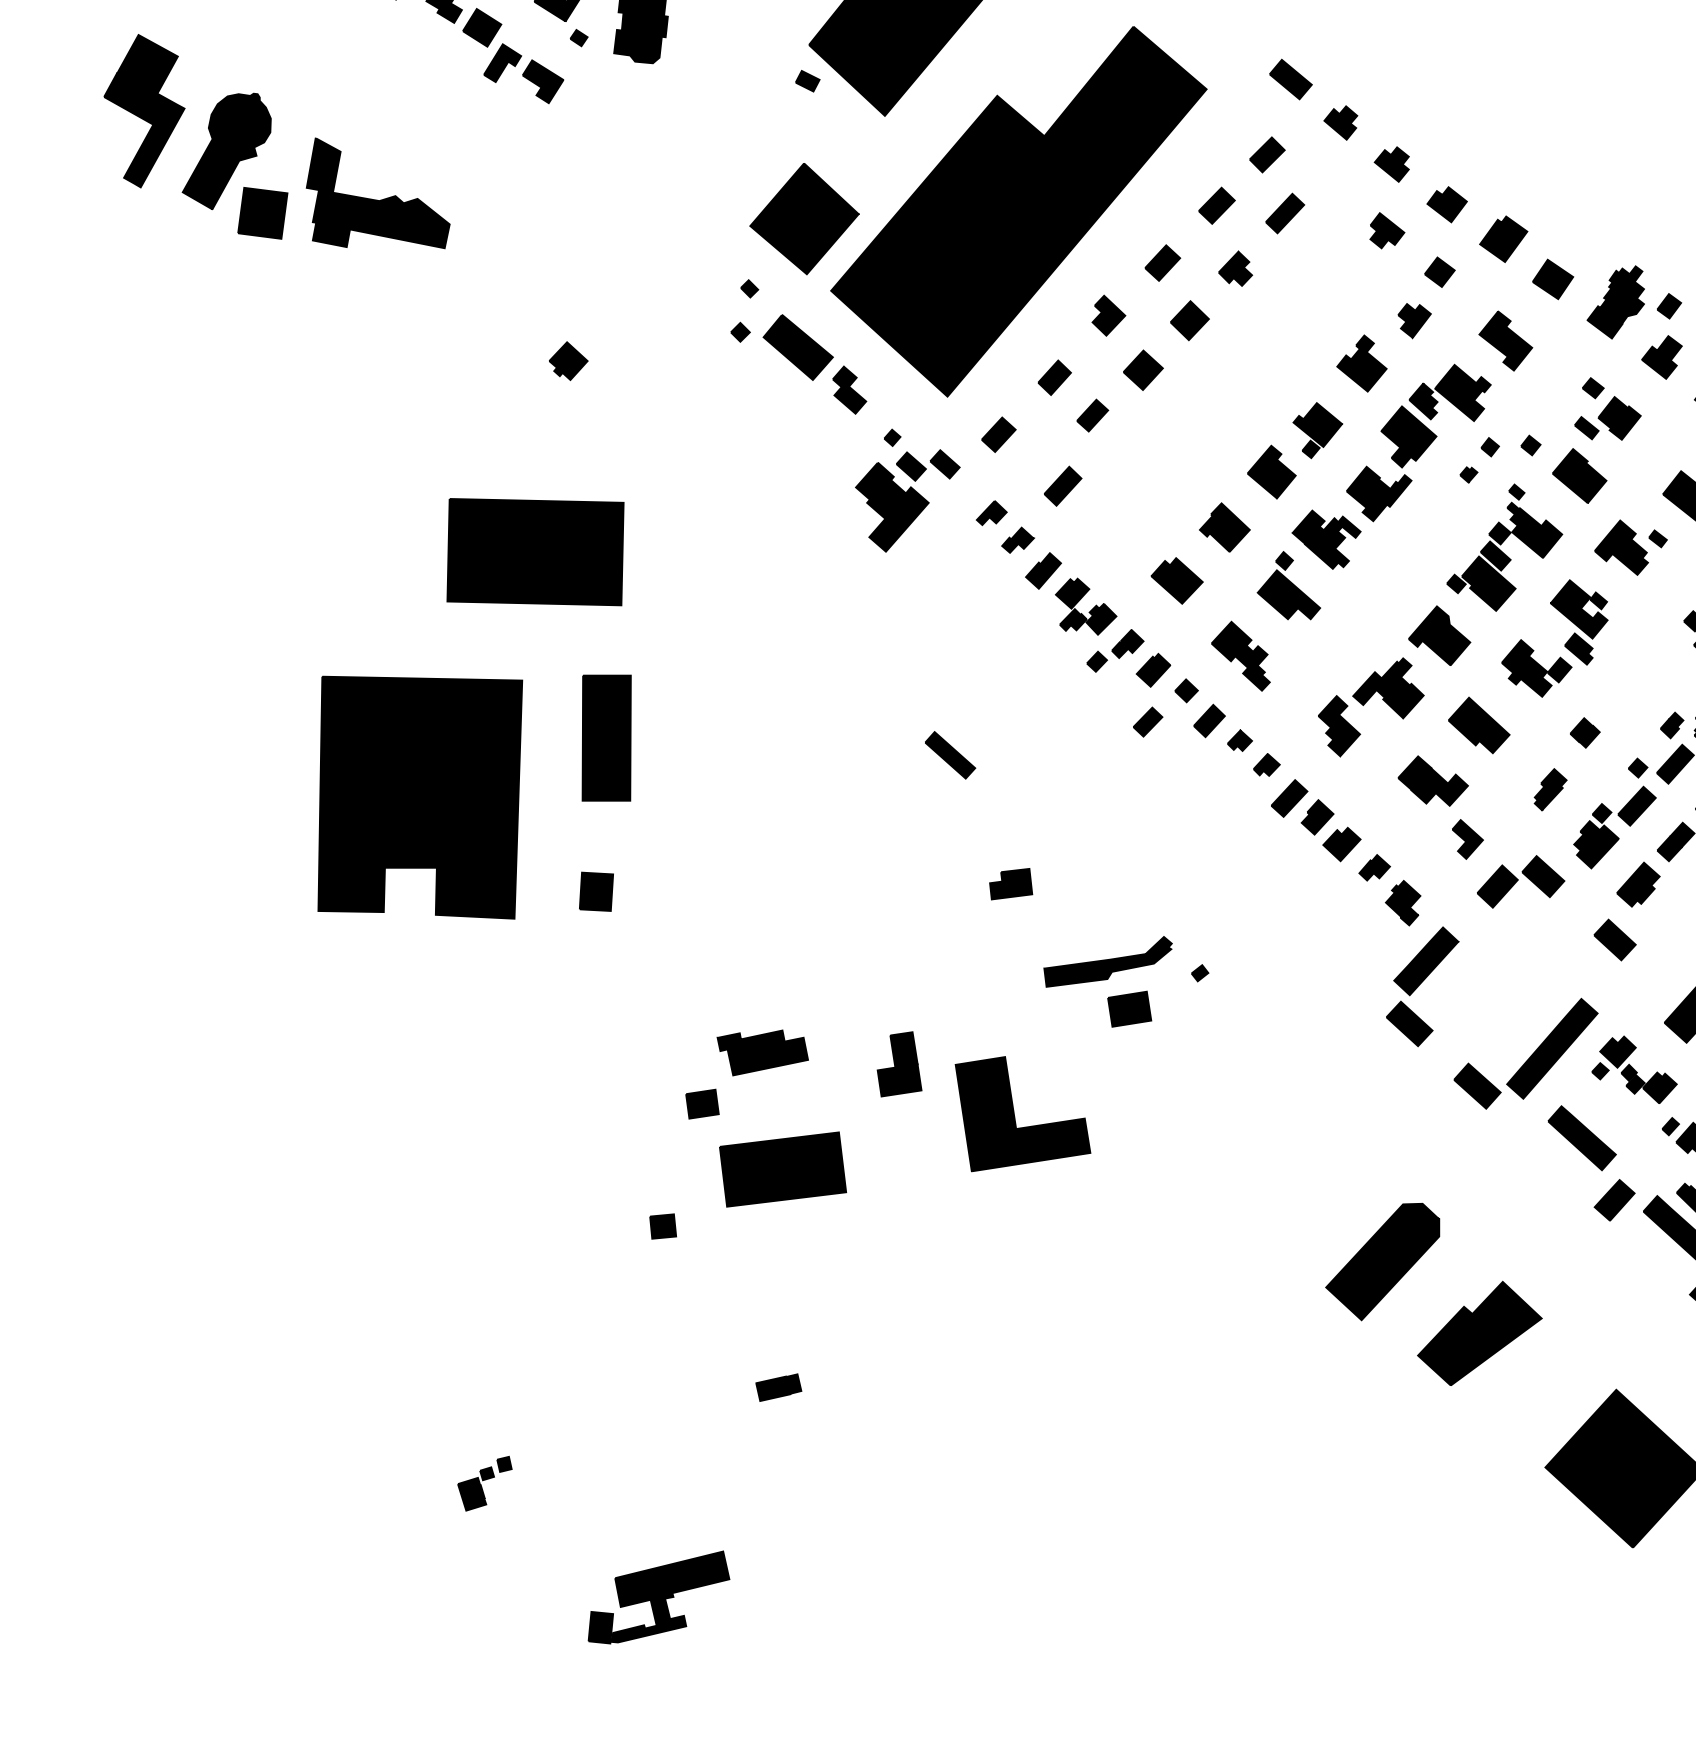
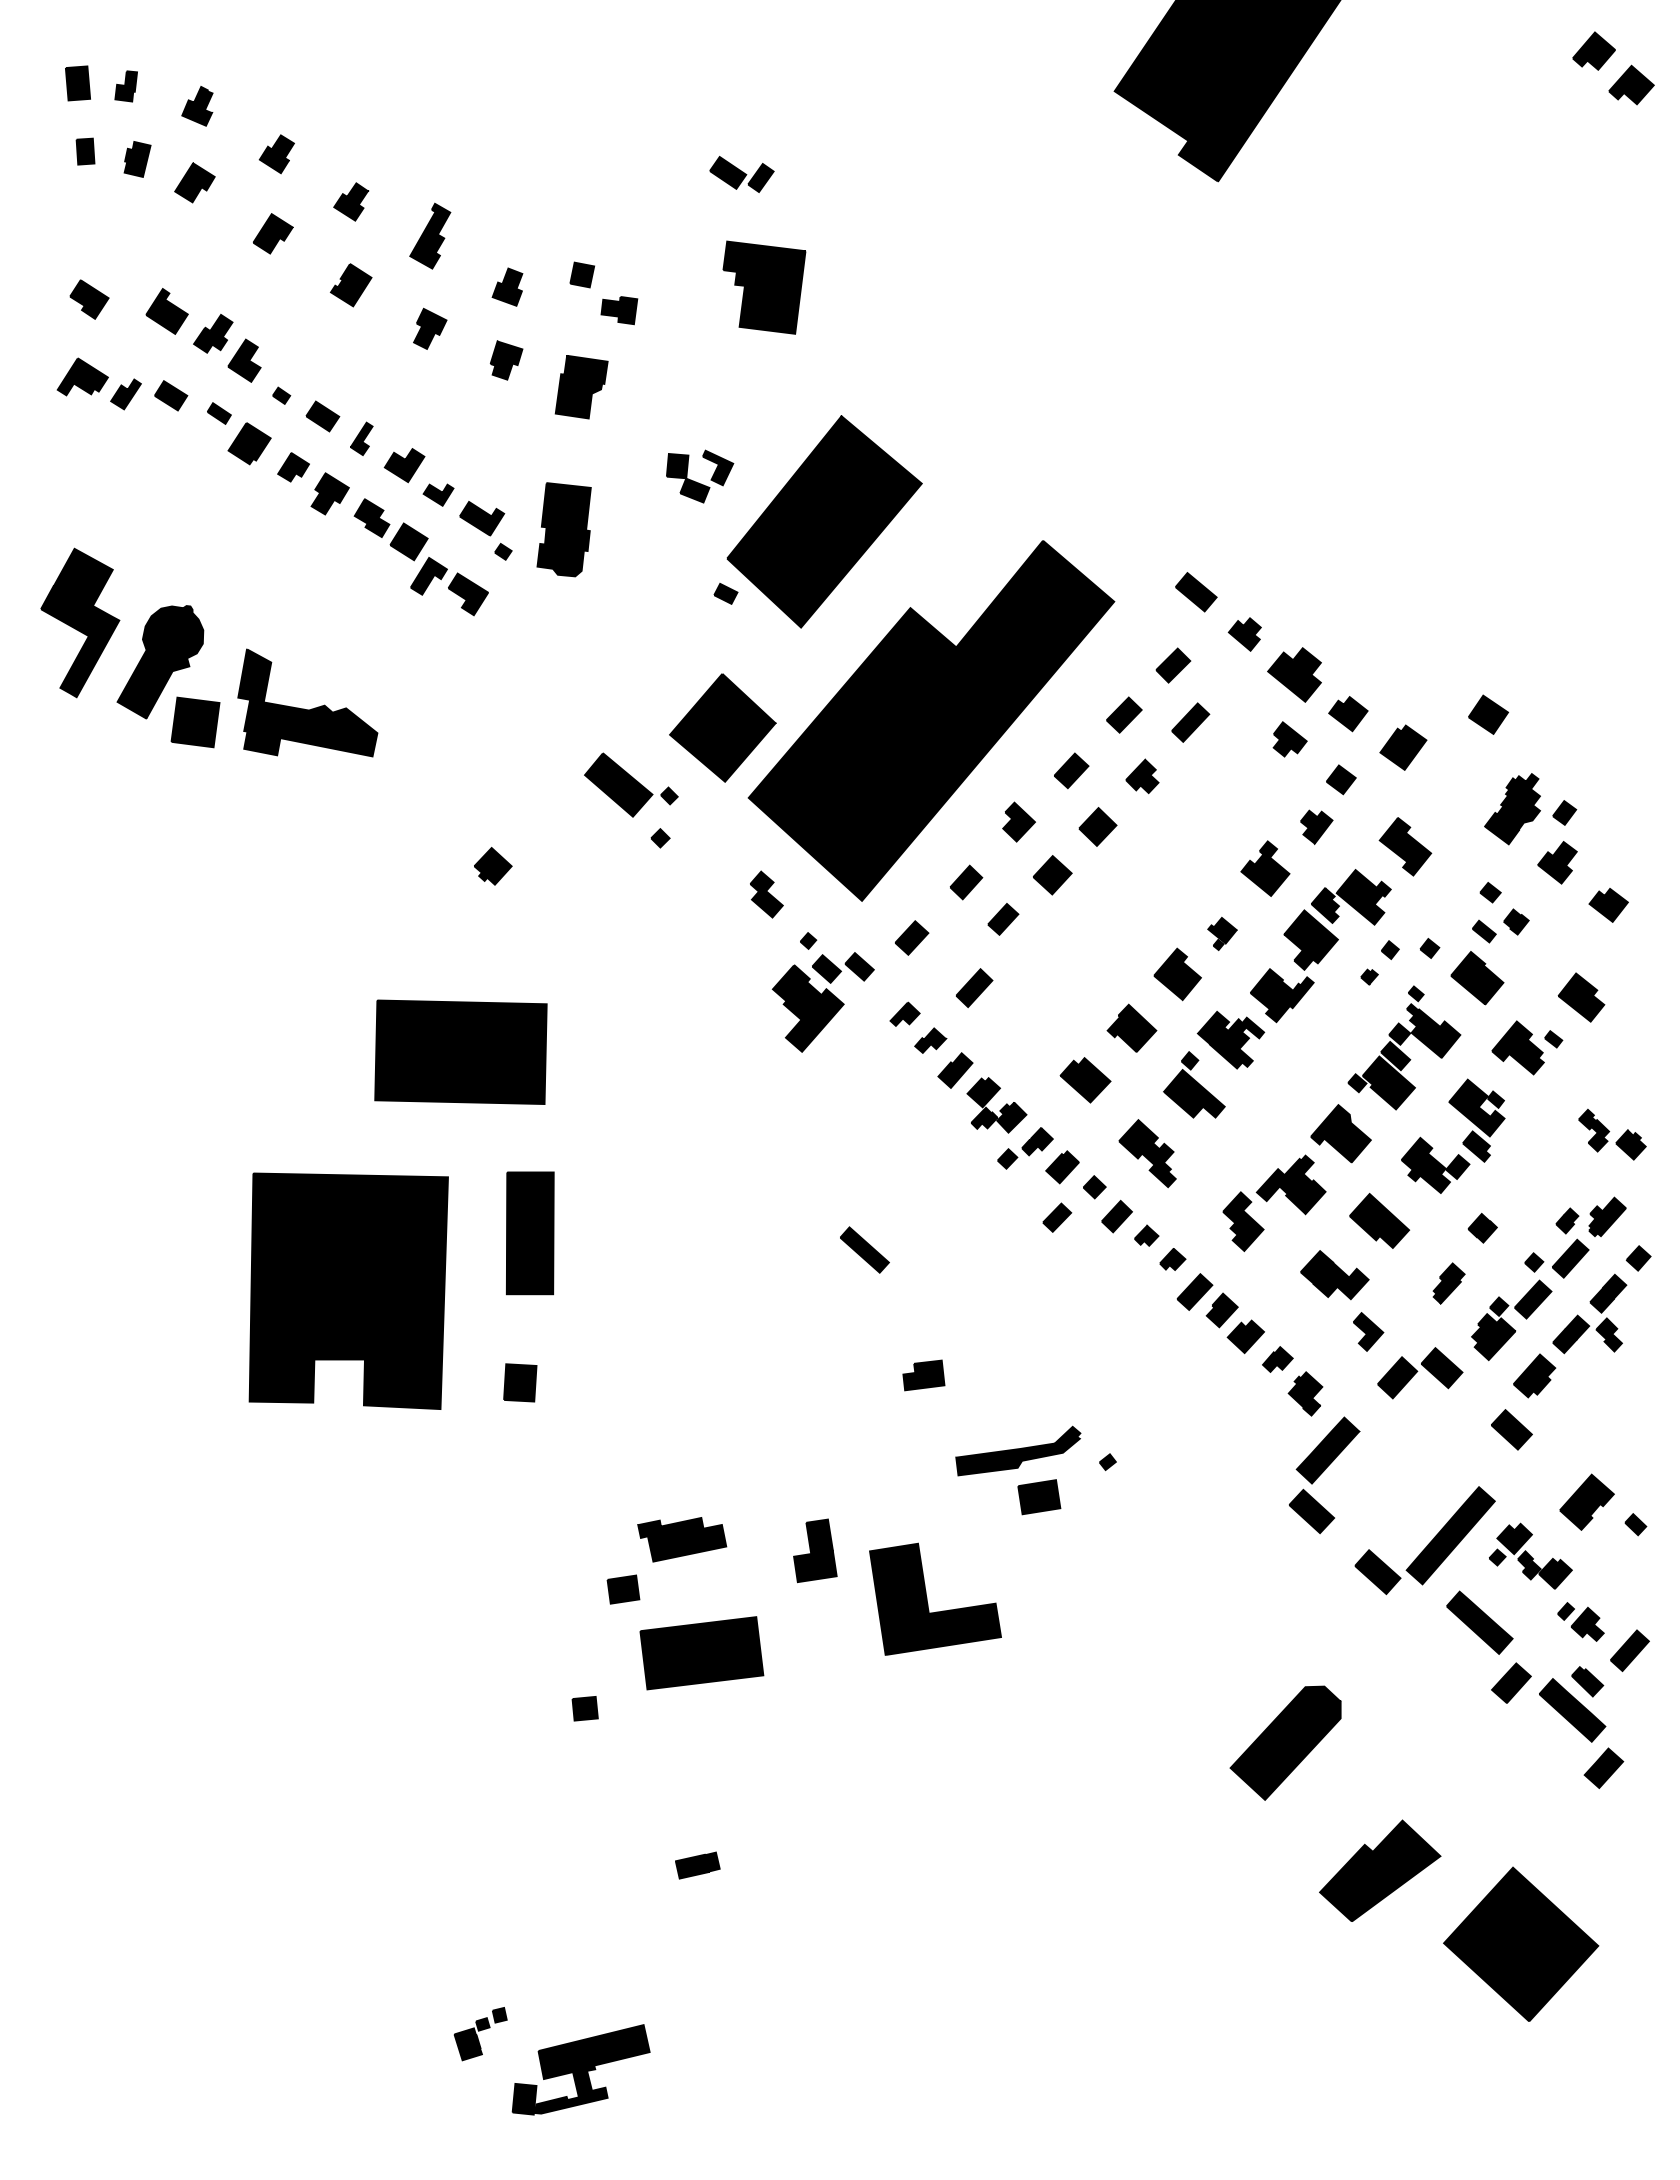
part: (1391, 164) -> (1294, 674), size x1.6
part: (1553, 279) -> (1488, 714), moved
part: (798, 346) -> (618, 784), moved
part: (1619, 417) -> (1516, 921), size x0.6
part: (1317, 430) -> (1222, 933), size x0.6
part: (1480, 1333) -> (1380, 1870), moved
part: (484, 1484) -> (480, 2034), moved

